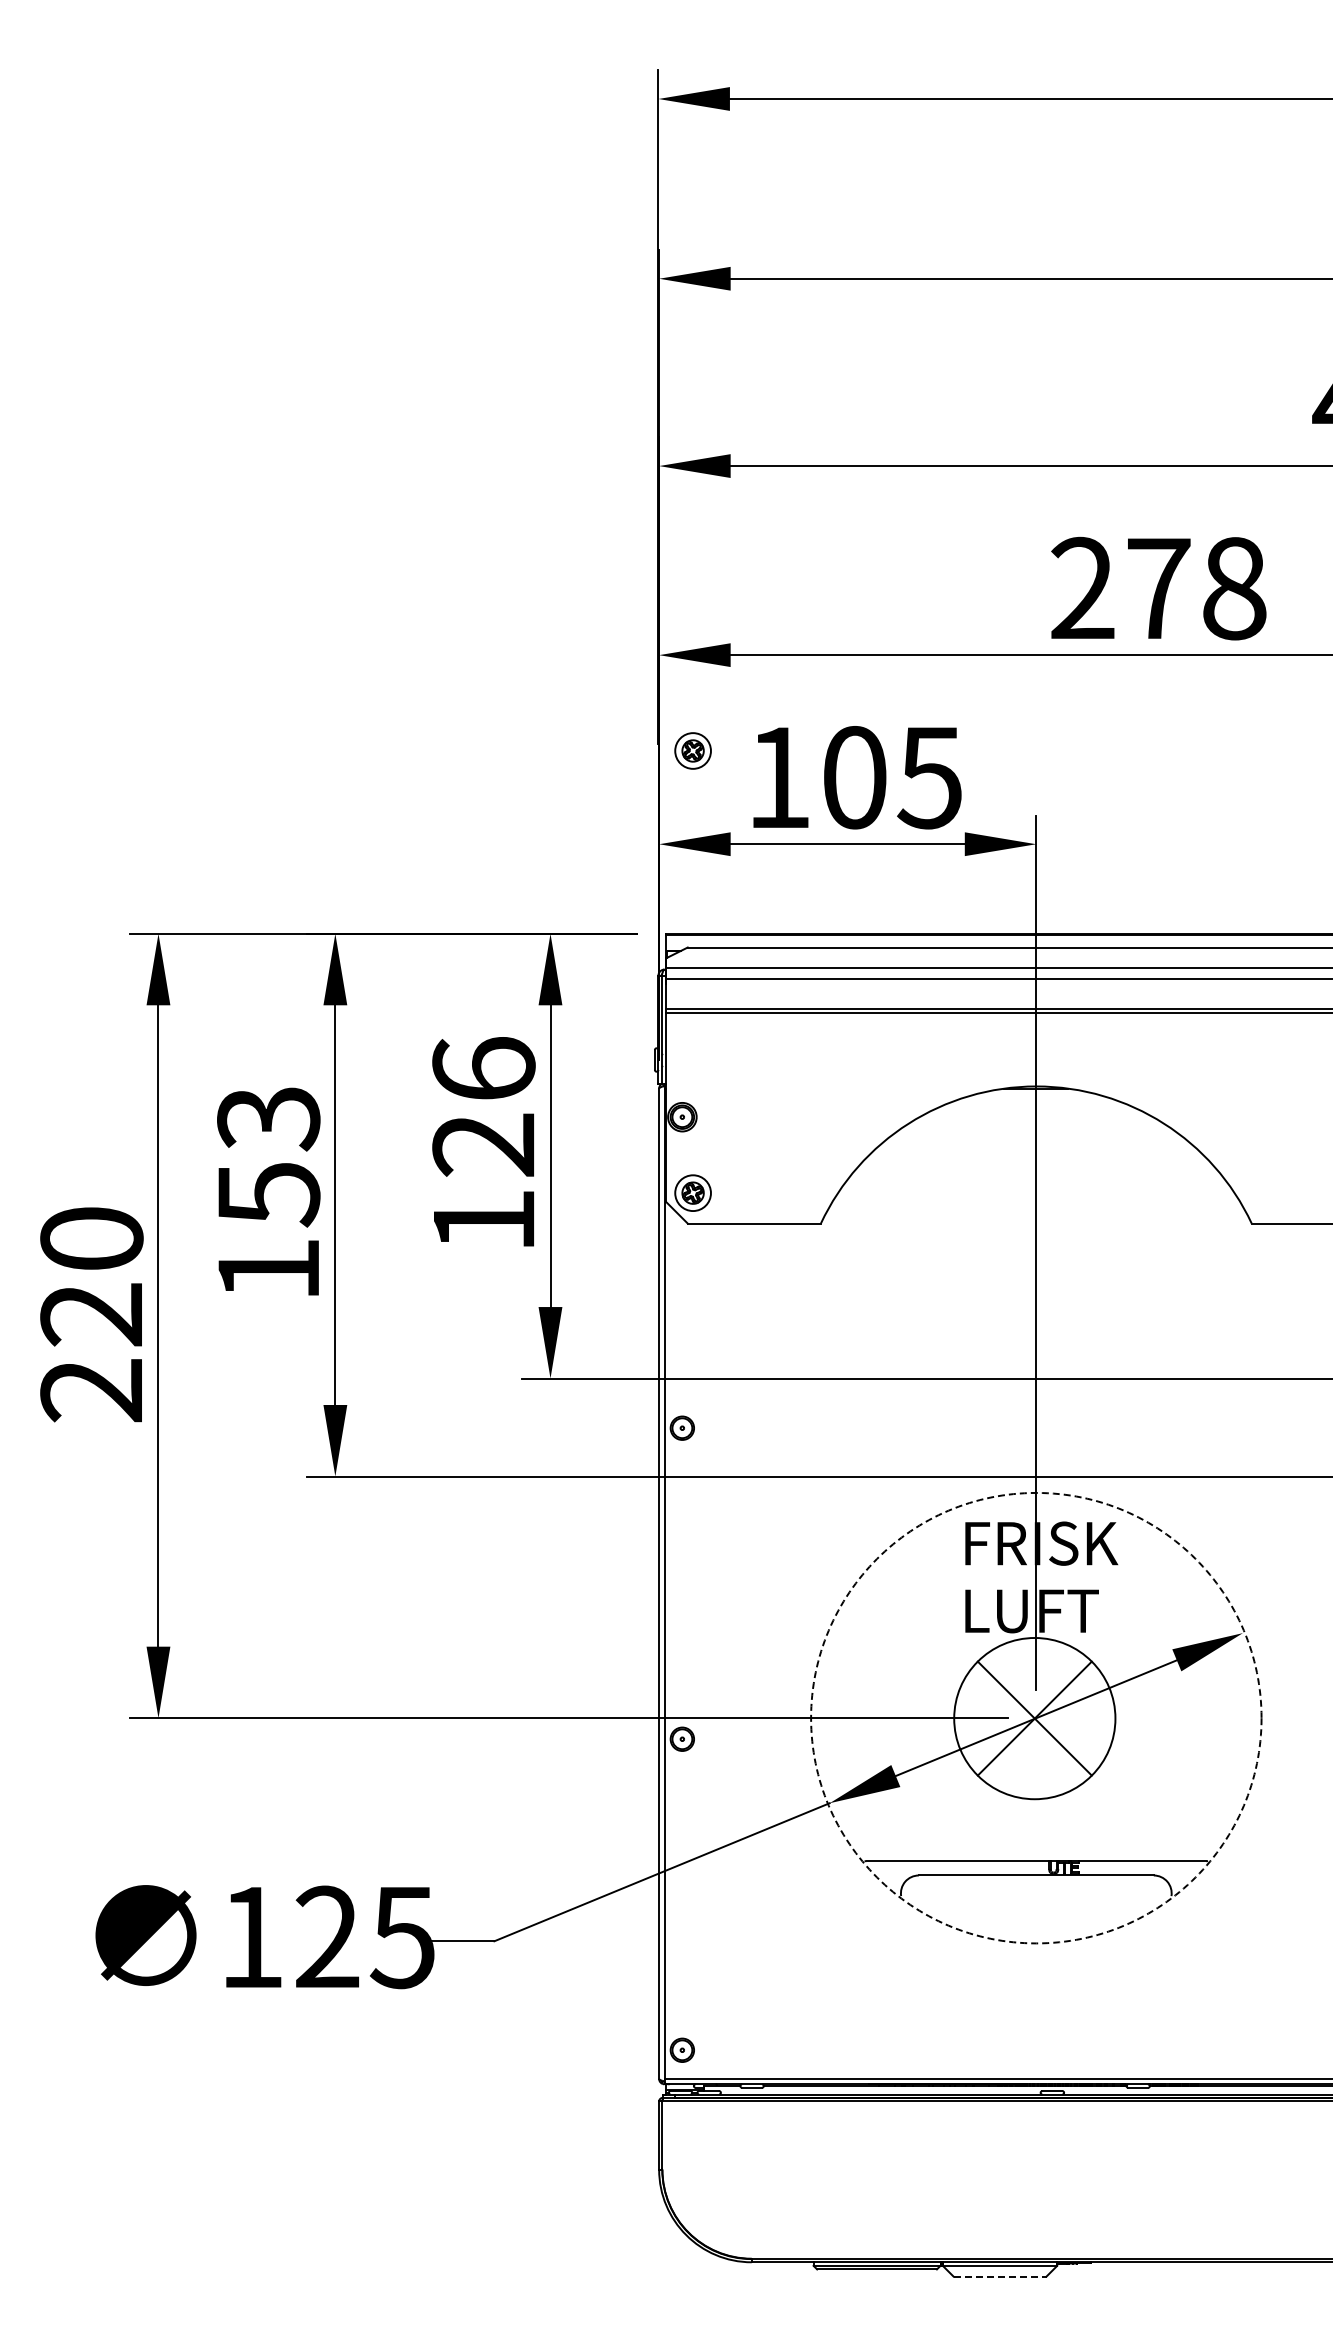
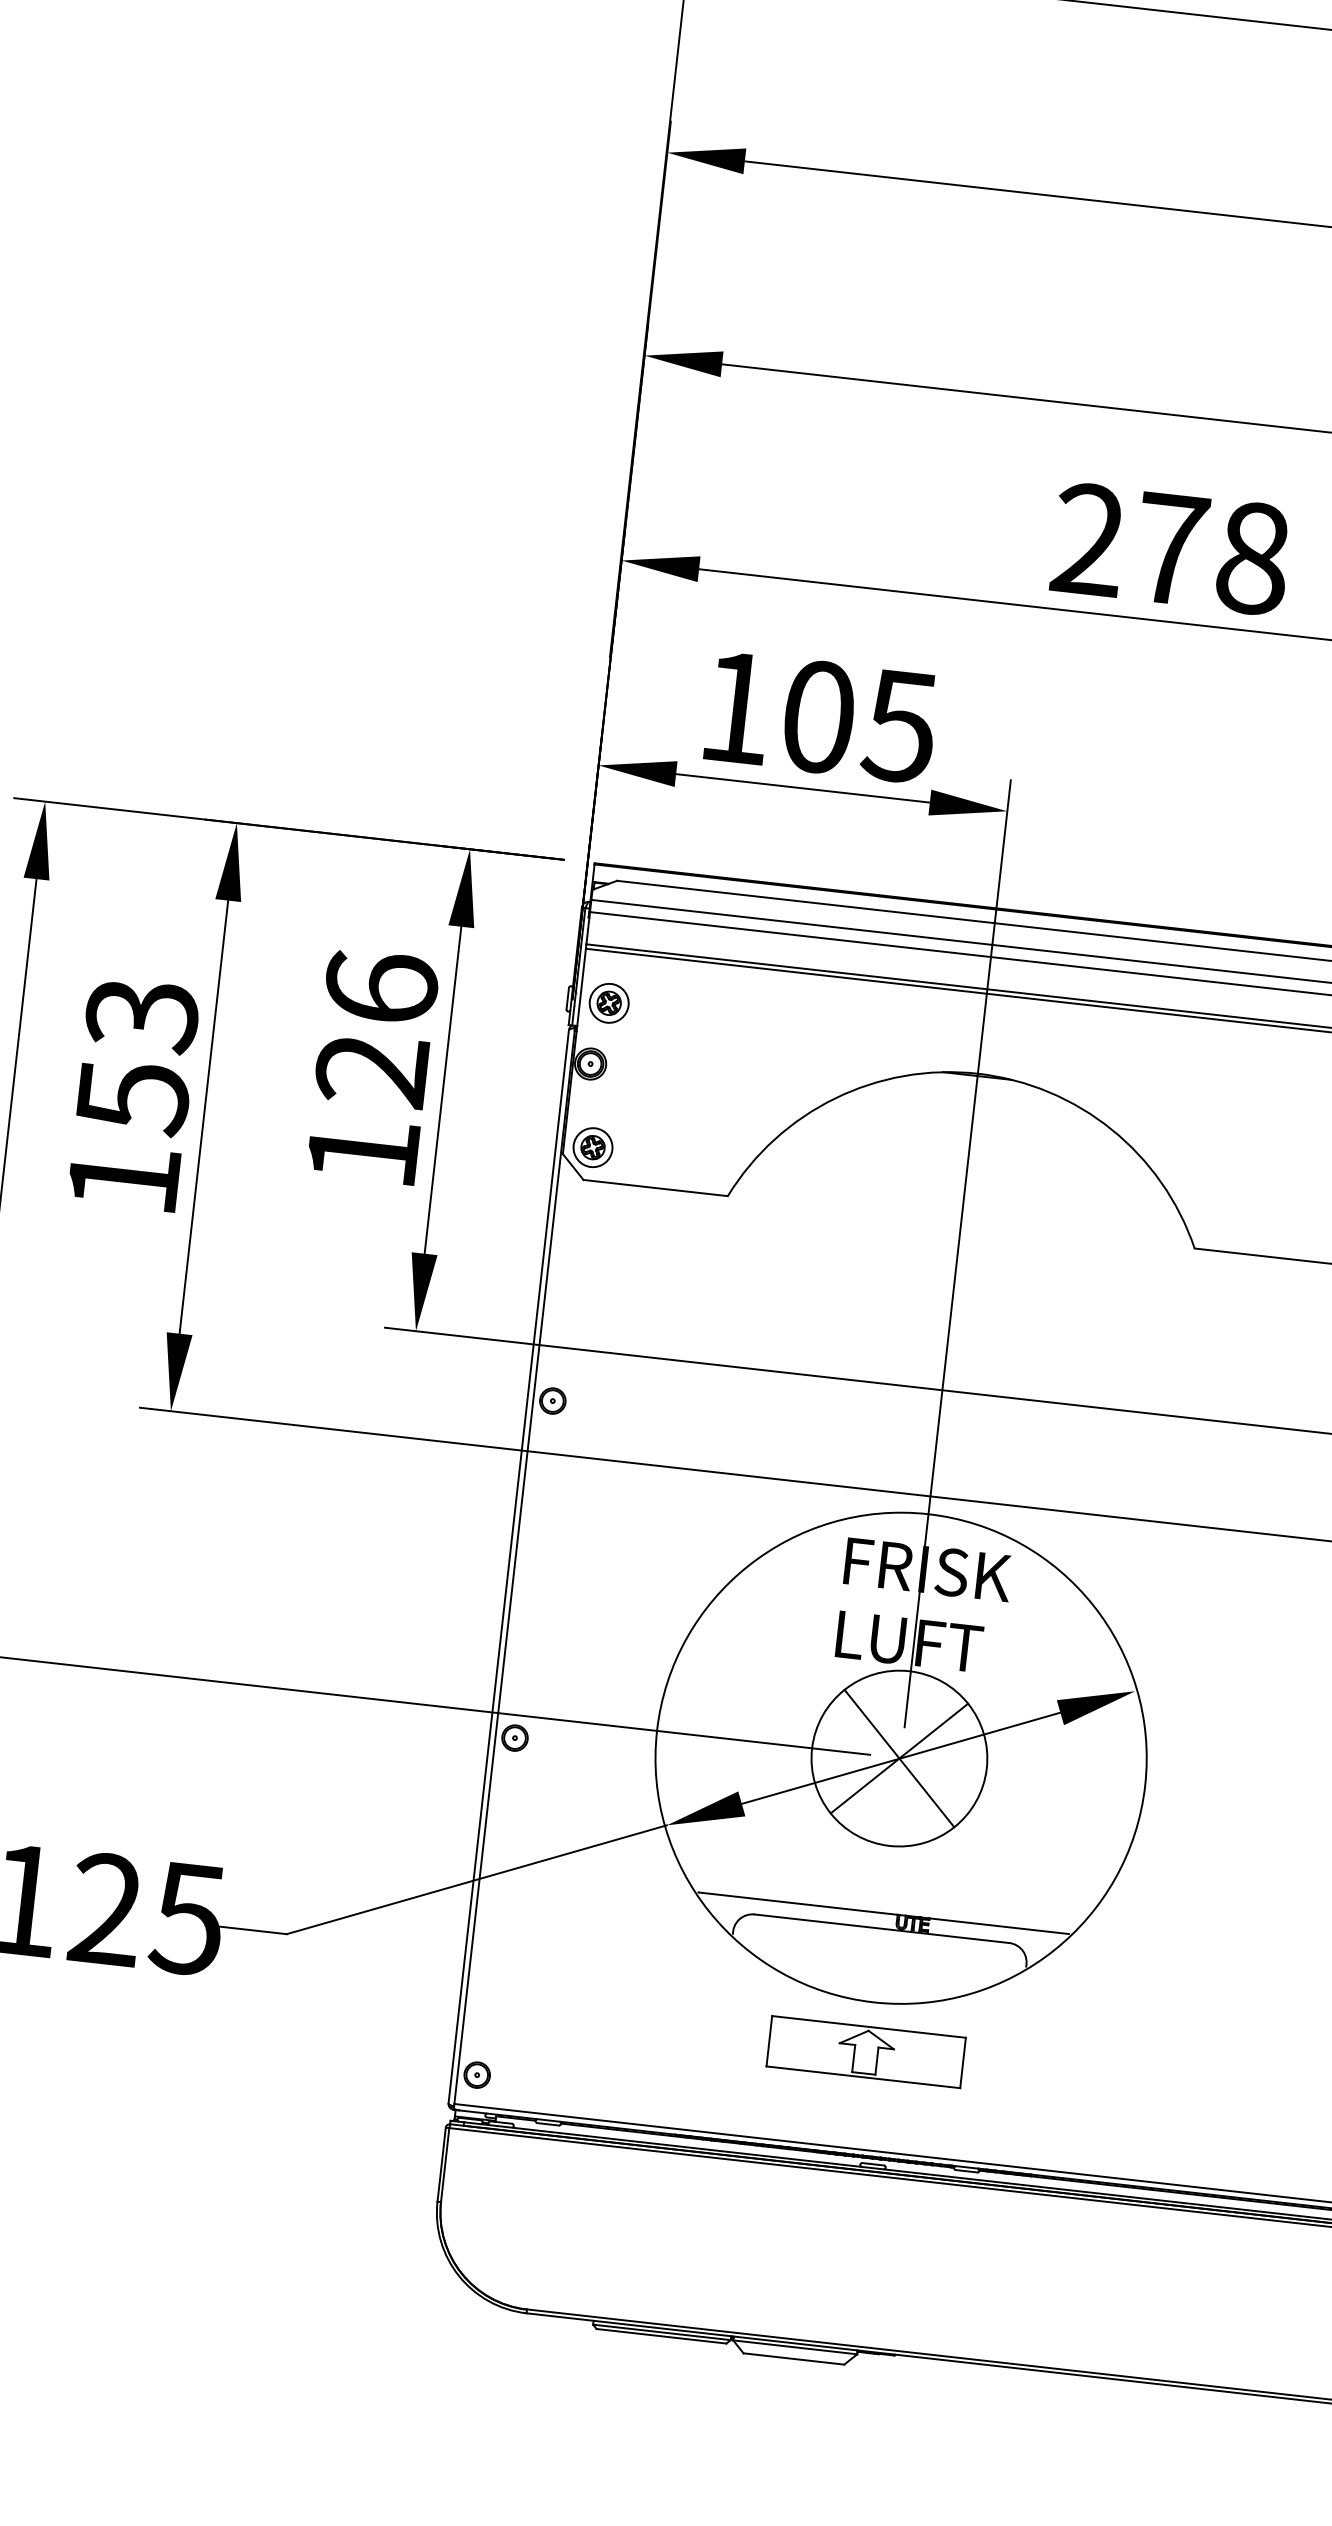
part: (692, 750) -> (608, 1002), moved
circle: (1036, 1717) -> (901, 1757), dashed -> solid
part: (1034, 1989) -> (866, 2052), added
line: (1000, 2276) -> (794, 2358), dashed -> solid

